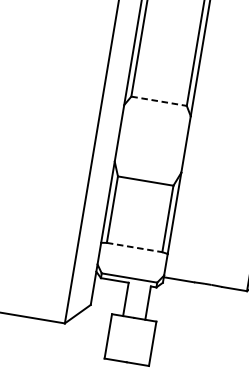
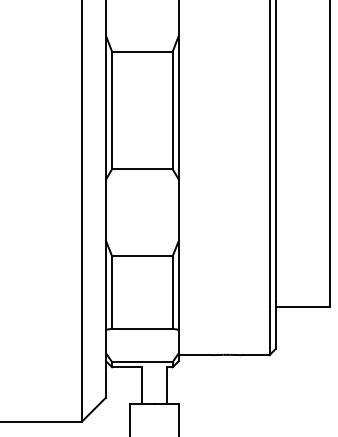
line: (159, 101) -> (142, 169), dashed -> solid
line: (134, 247) -> (142, 328), dashed -> solid

